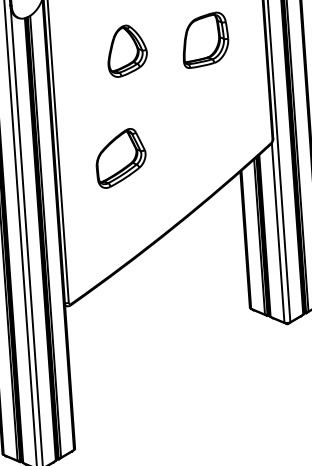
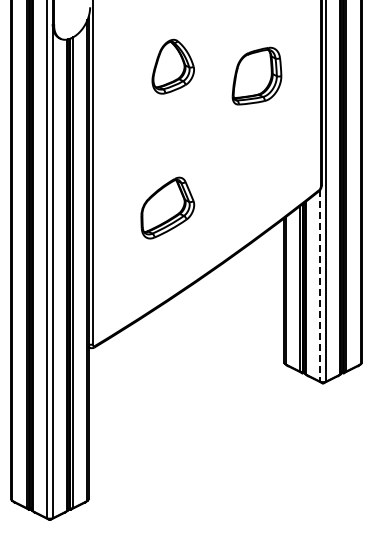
part: (126, 50) -> (172, 66), moved
part: (120, 157) -> (167, 207), moved
line: (277, 232) -> (319, 285), solid -> dashed

